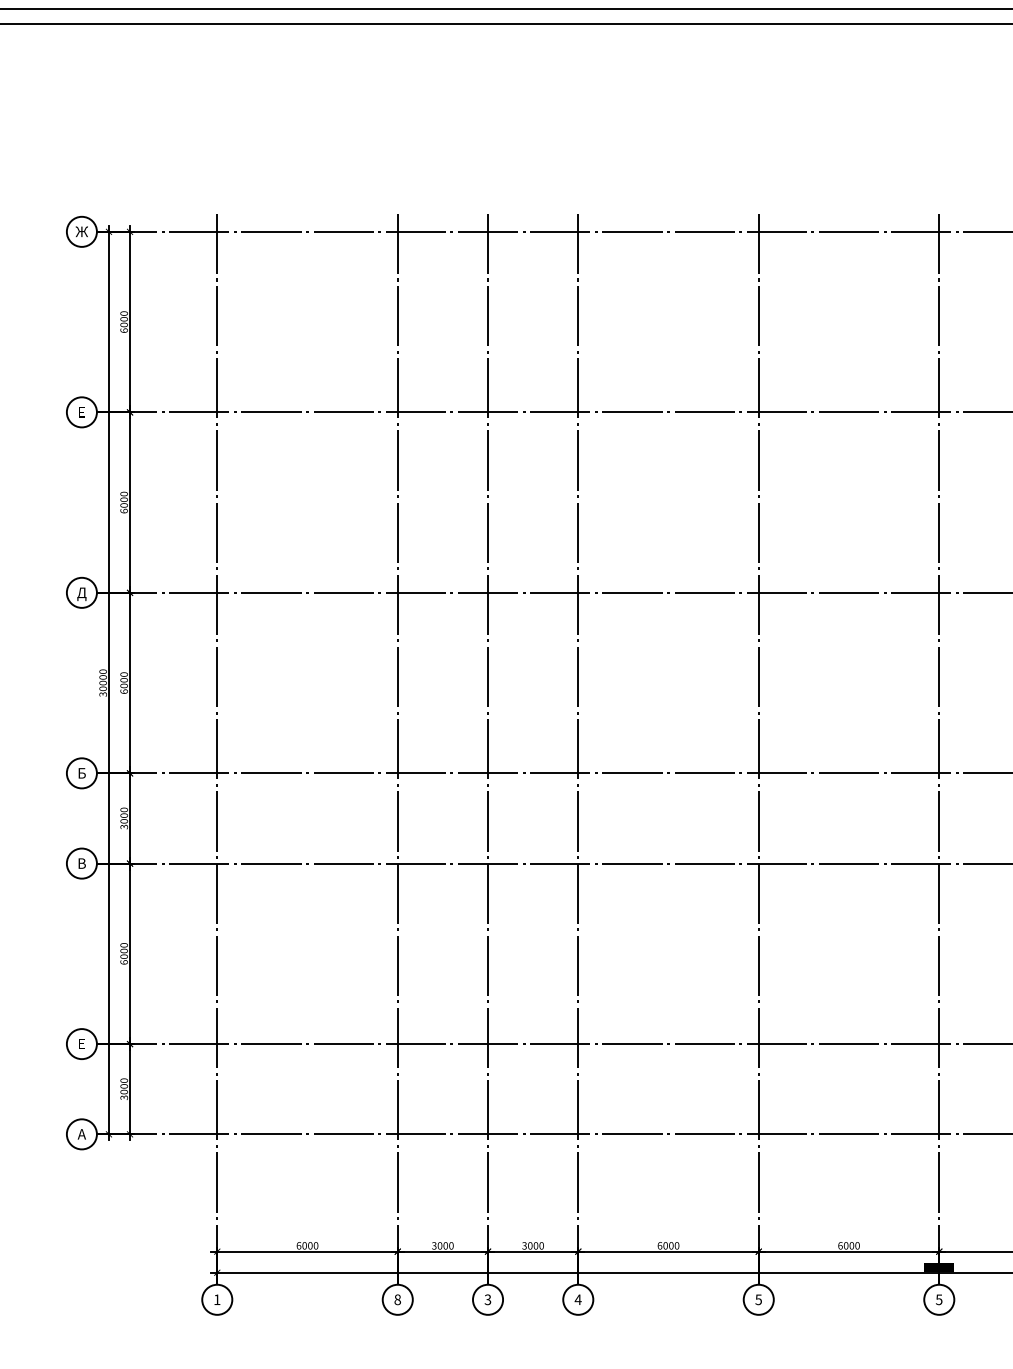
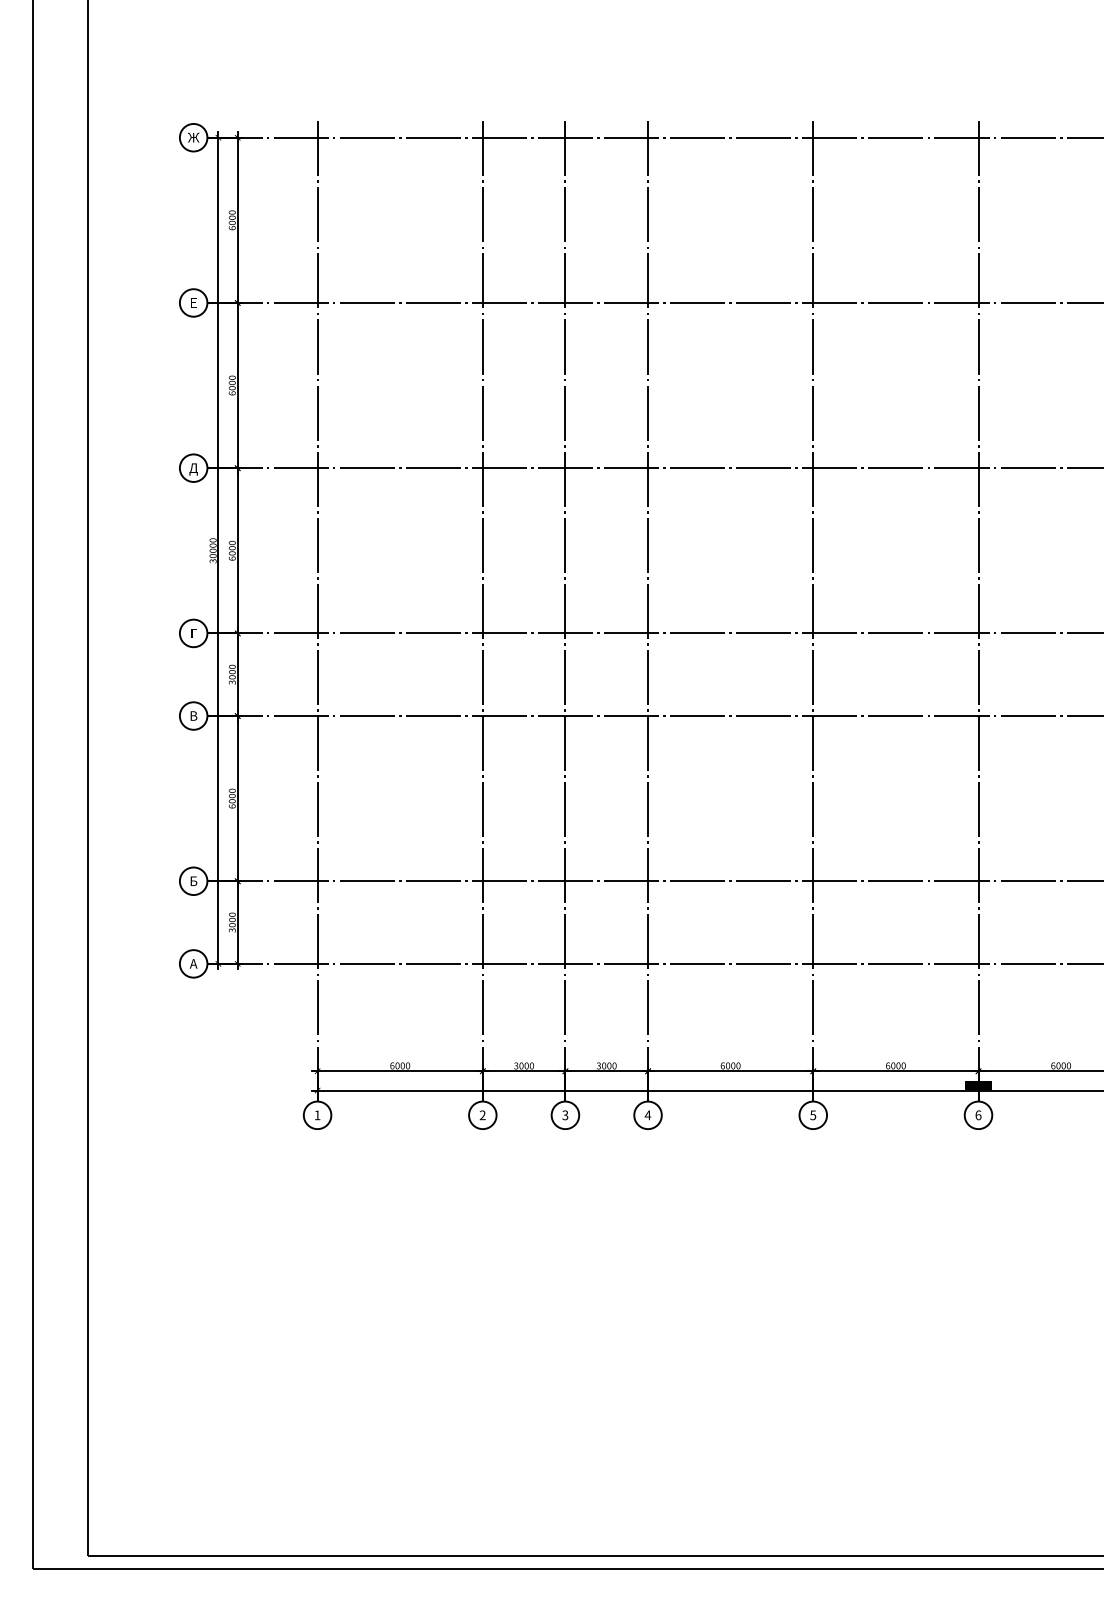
text: (81, 773) -> (193, 633), Б -> Г
text: (81, 1044) -> (193, 881), Е -> Б
text: (397, 1299) -> (482, 1115), 8 -> 2
text: (939, 1299) -> (978, 1115), 5 -> 6

